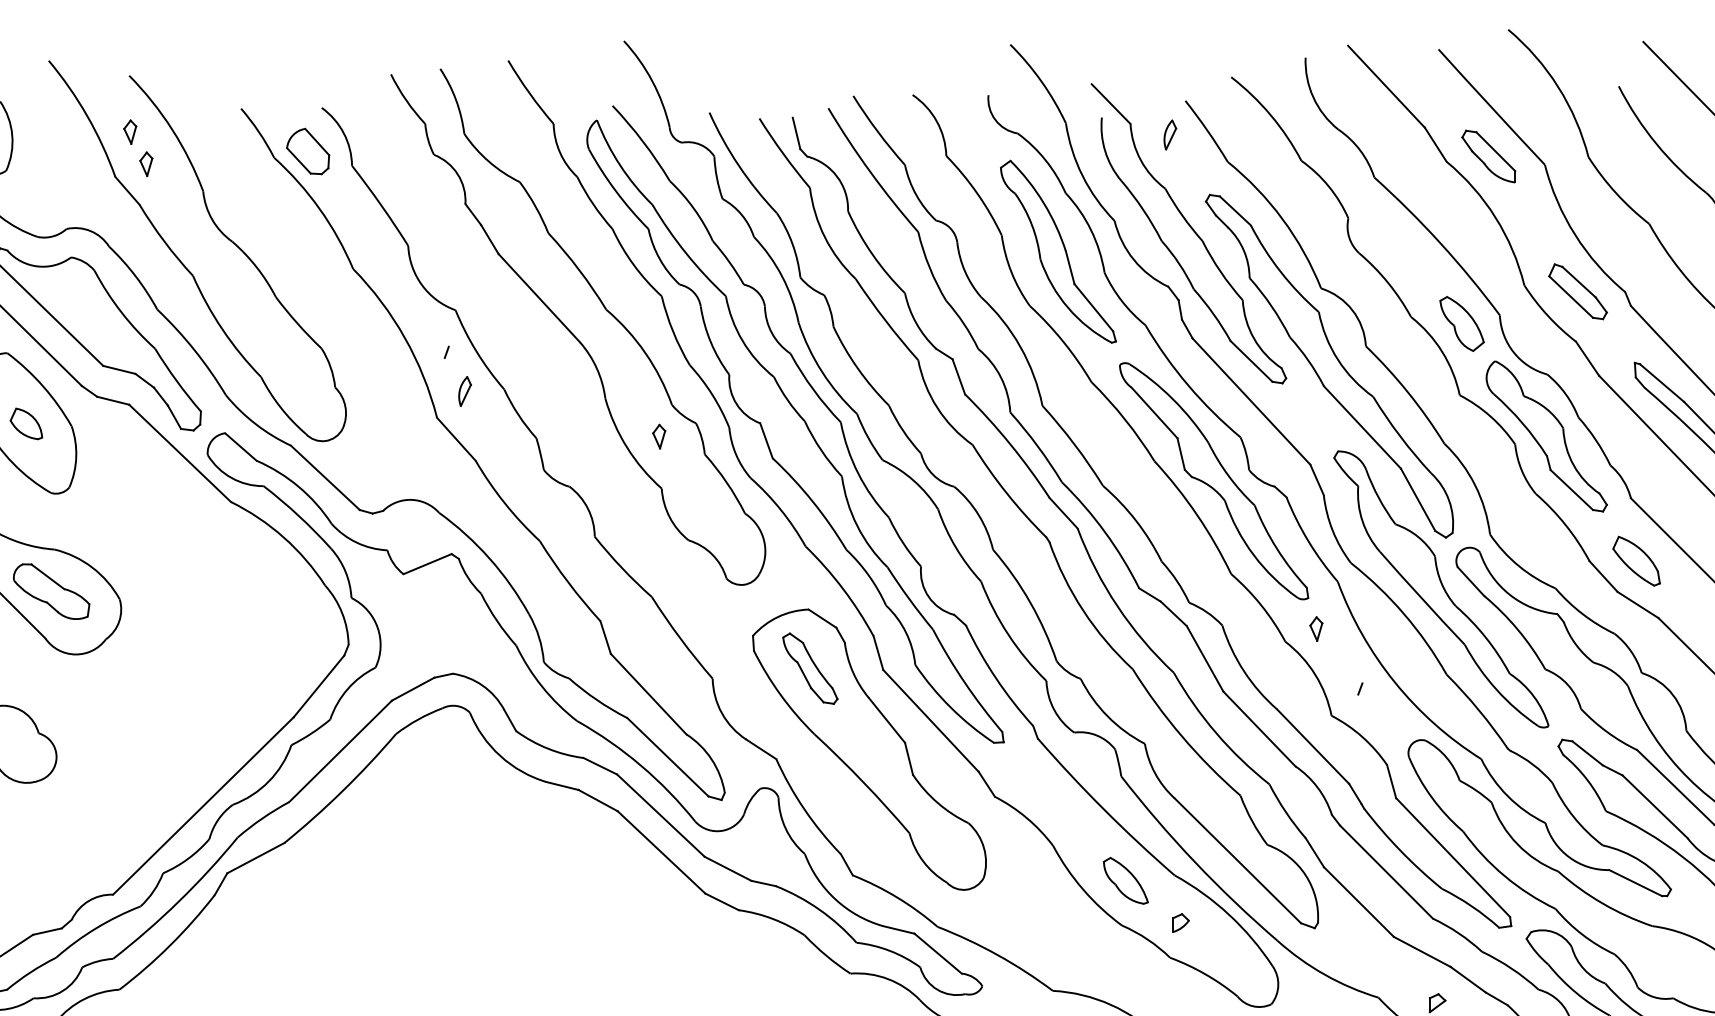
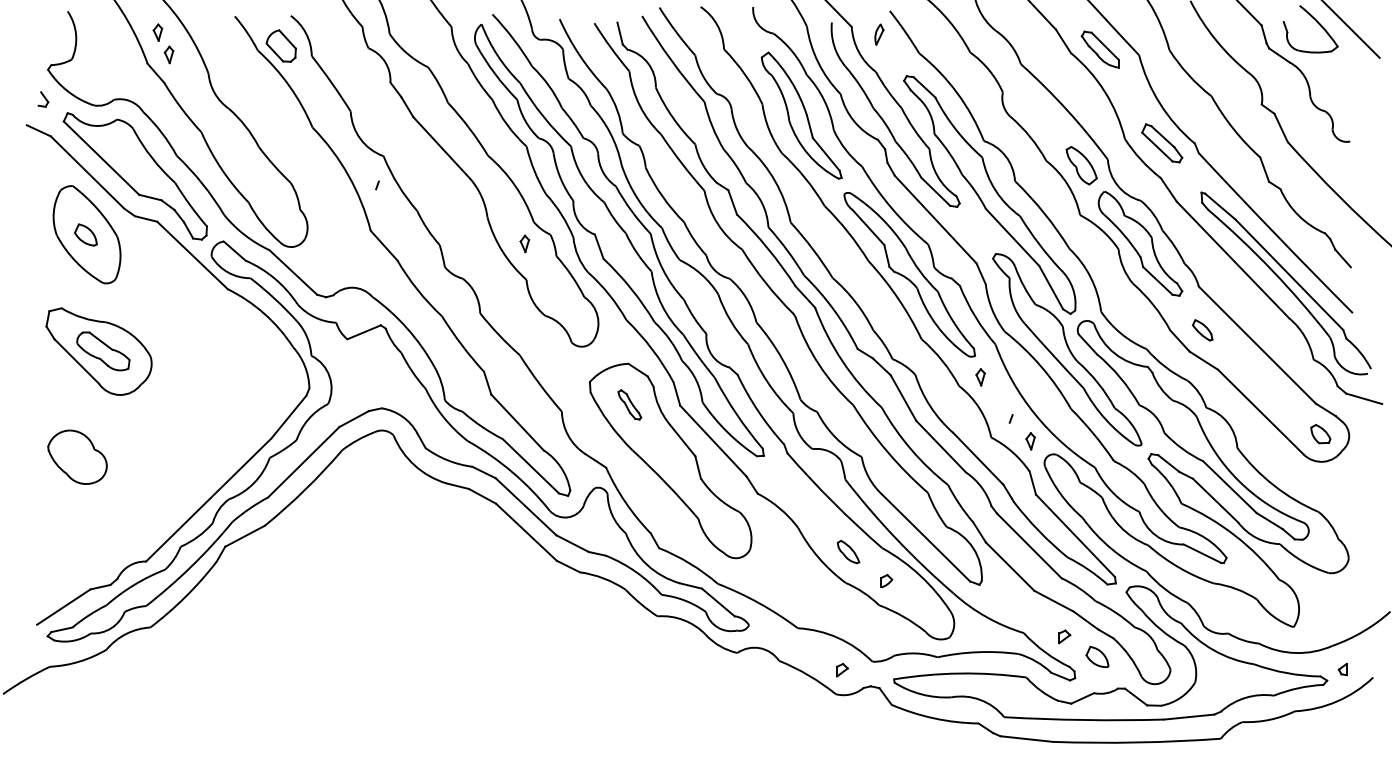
part: (465, 391) -> (390, 212), removed
part: (1636, 561) -> (1202, 330), size x0.6
part: (810, 668) -> (629, 404), size x0.6
part: (1388, 721) -> (1030, 441), added
part: (1125, 880) -> (848, 551), size x0.7

